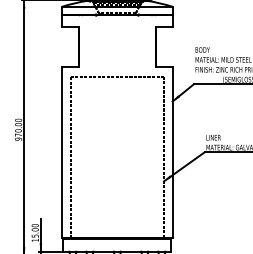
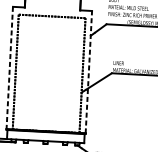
line: (62, 152) -> (10, 68), solid -> dashed
line: (172, 152) -> (88, 72), solid -> dashed

